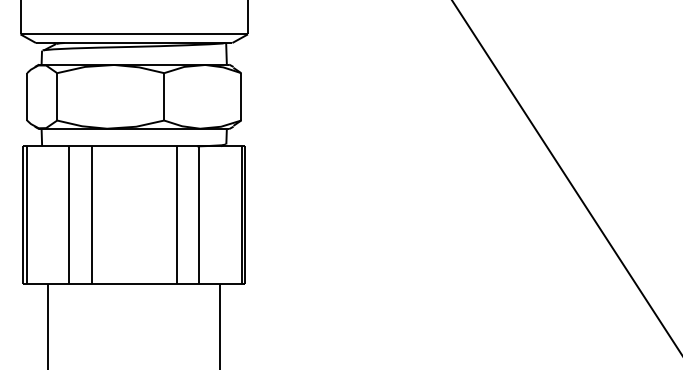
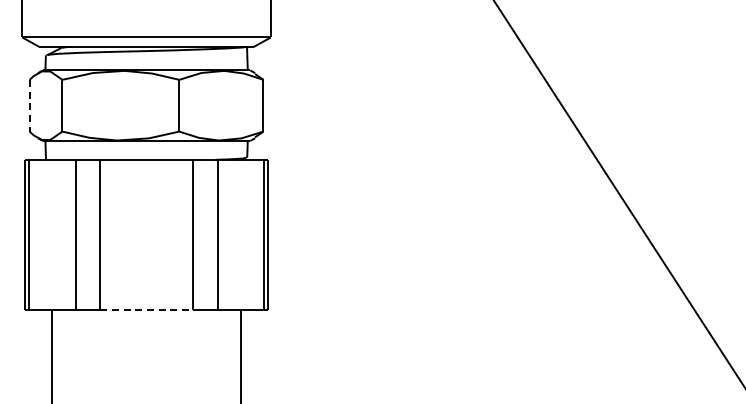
line: (27, 96) -> (29, 105), solid -> dashed
line: (135, 284) -> (147, 310), solid -> dashed

